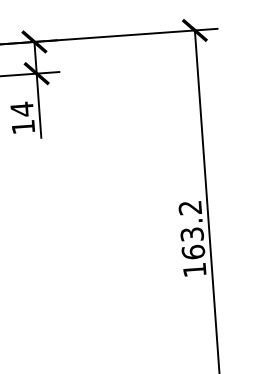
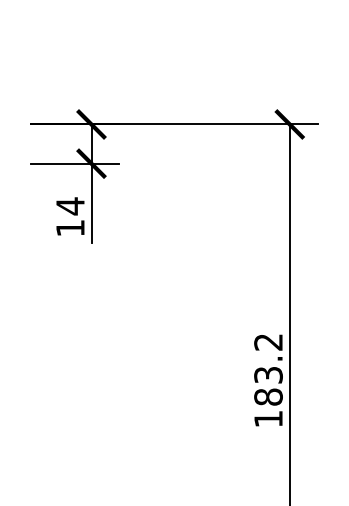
text: (193, 251) -> (268, 396), 163.2 -> 183.2

